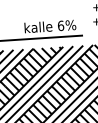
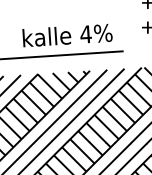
text: (60, 25) -> (85, 33), 6% -> 4%

